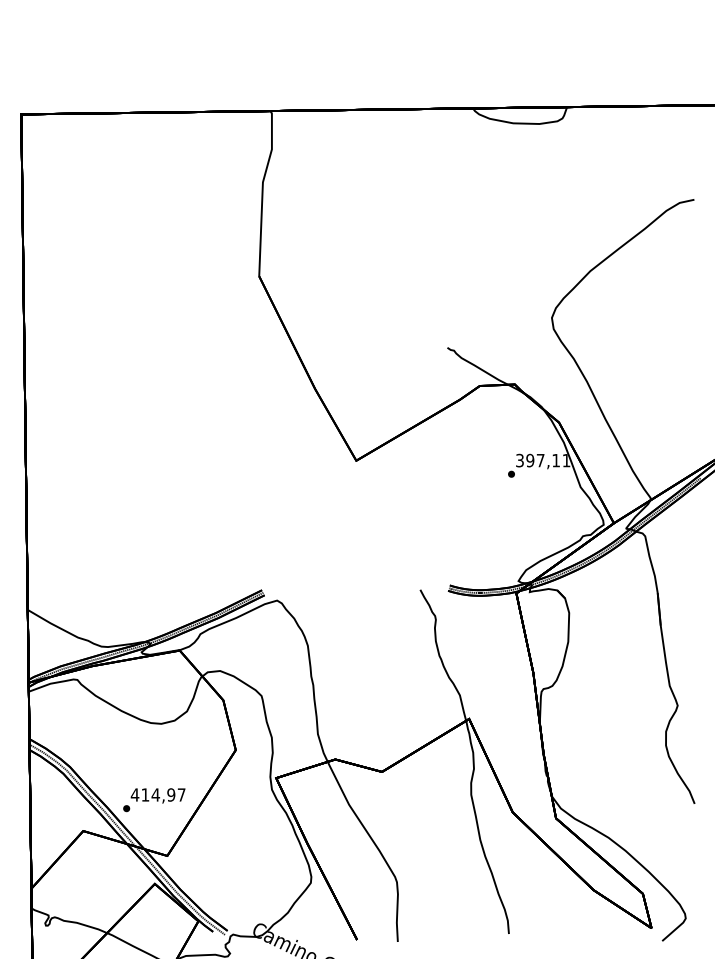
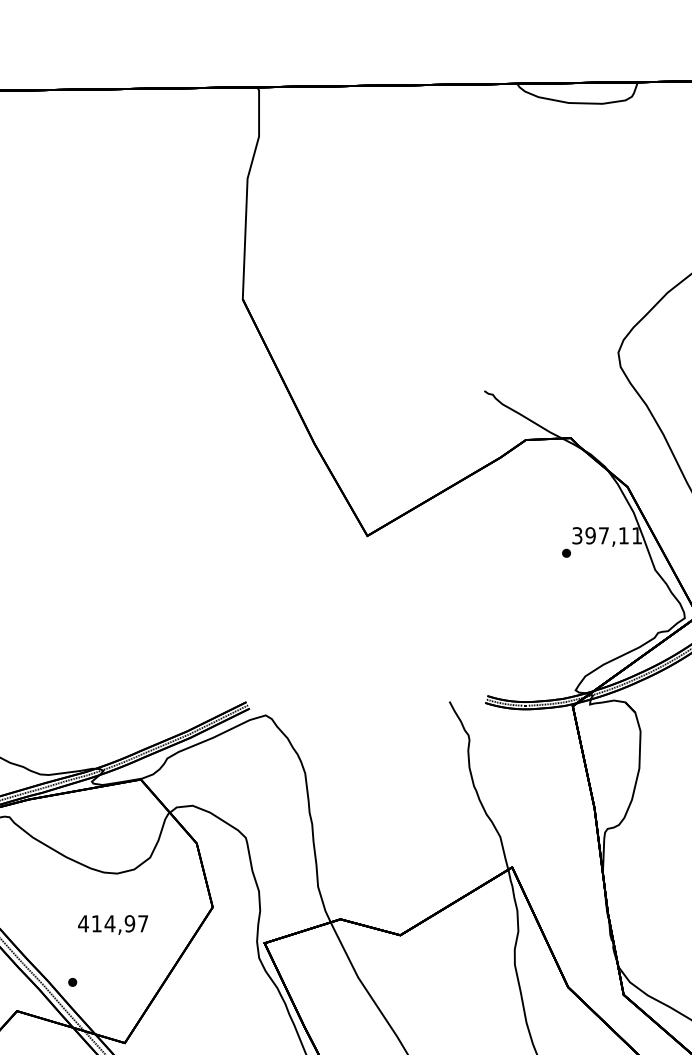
text: (157, 795) -> (112, 924), moved

